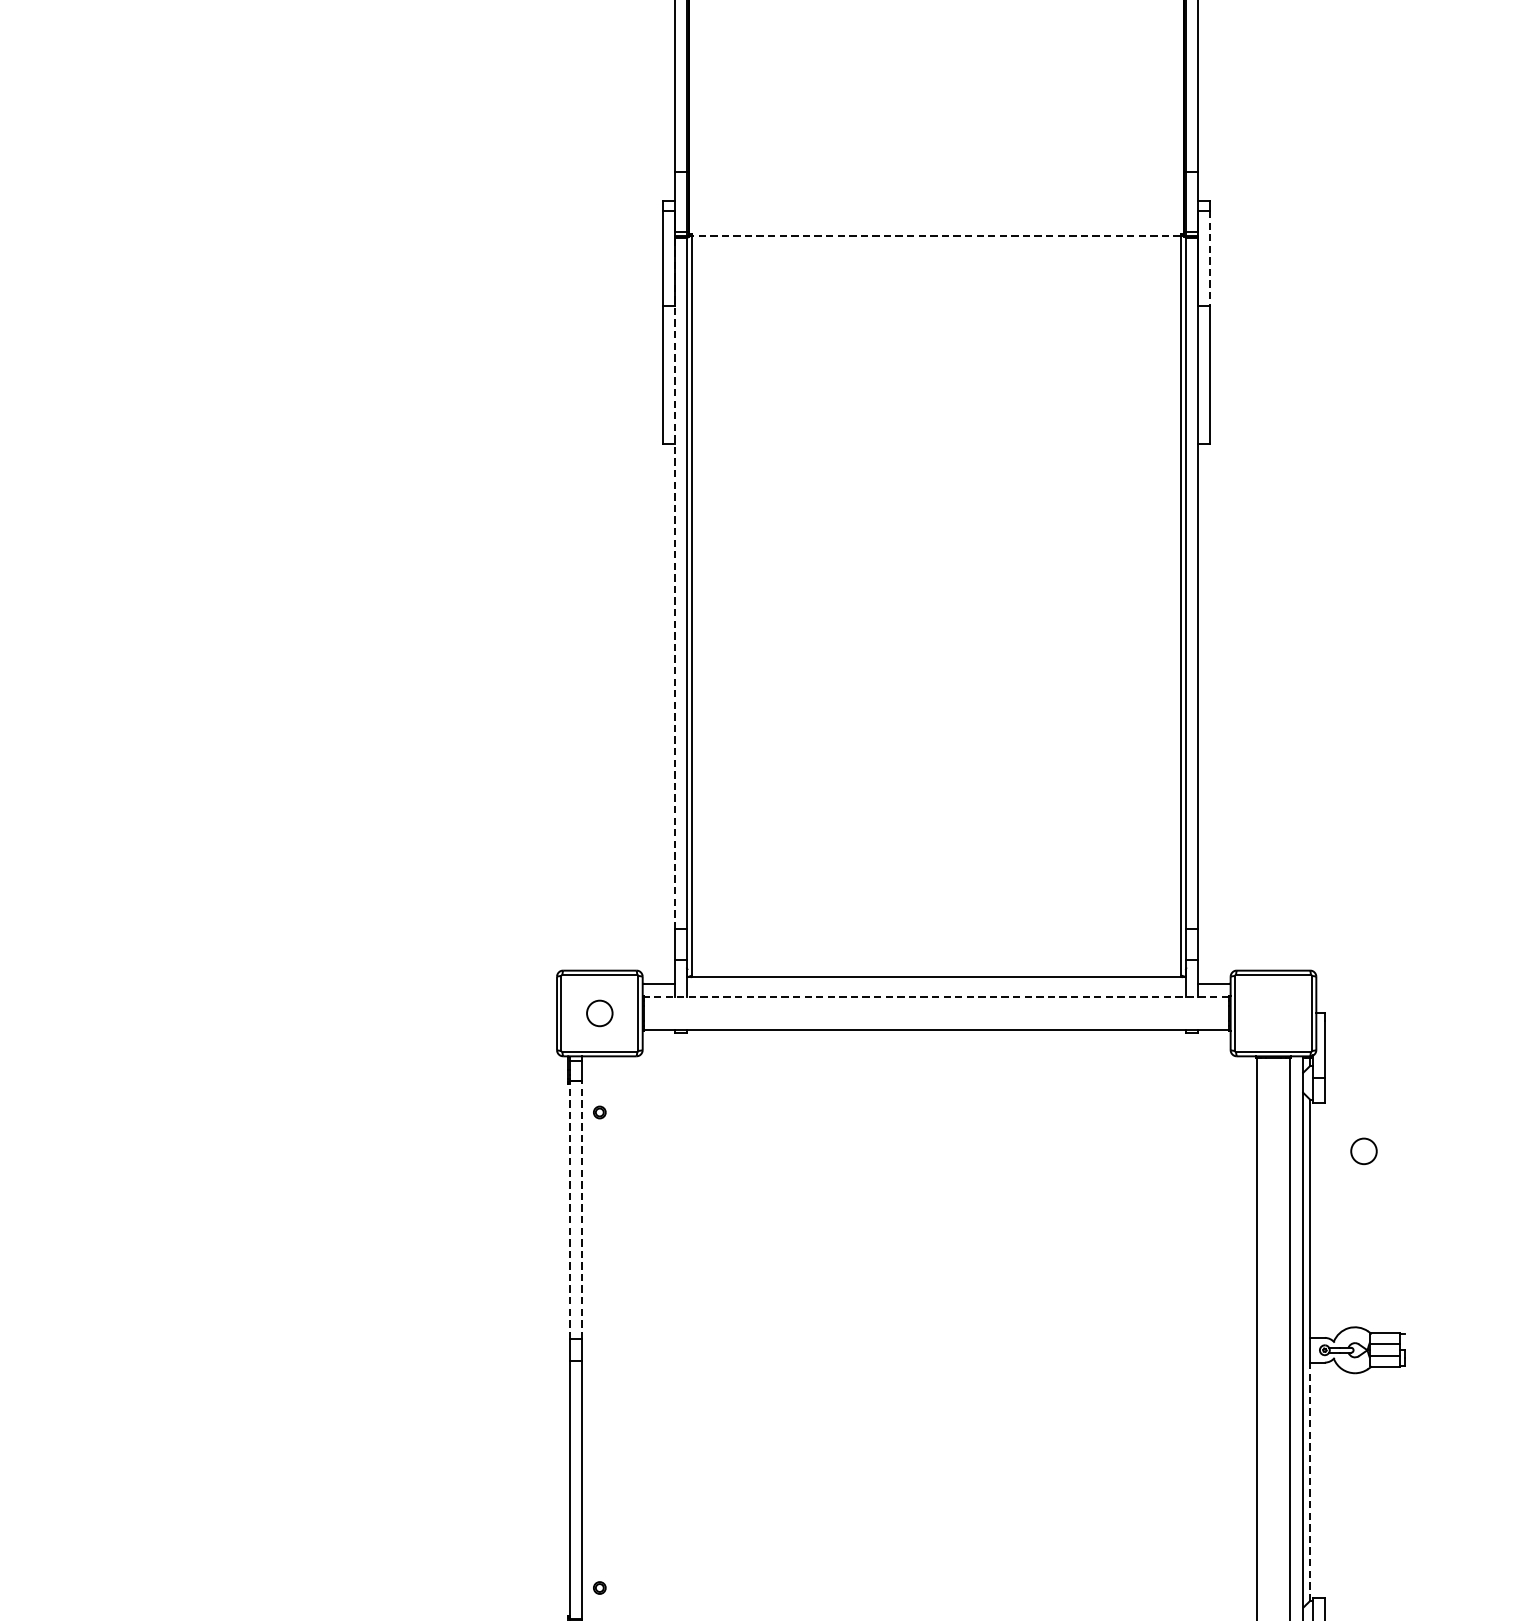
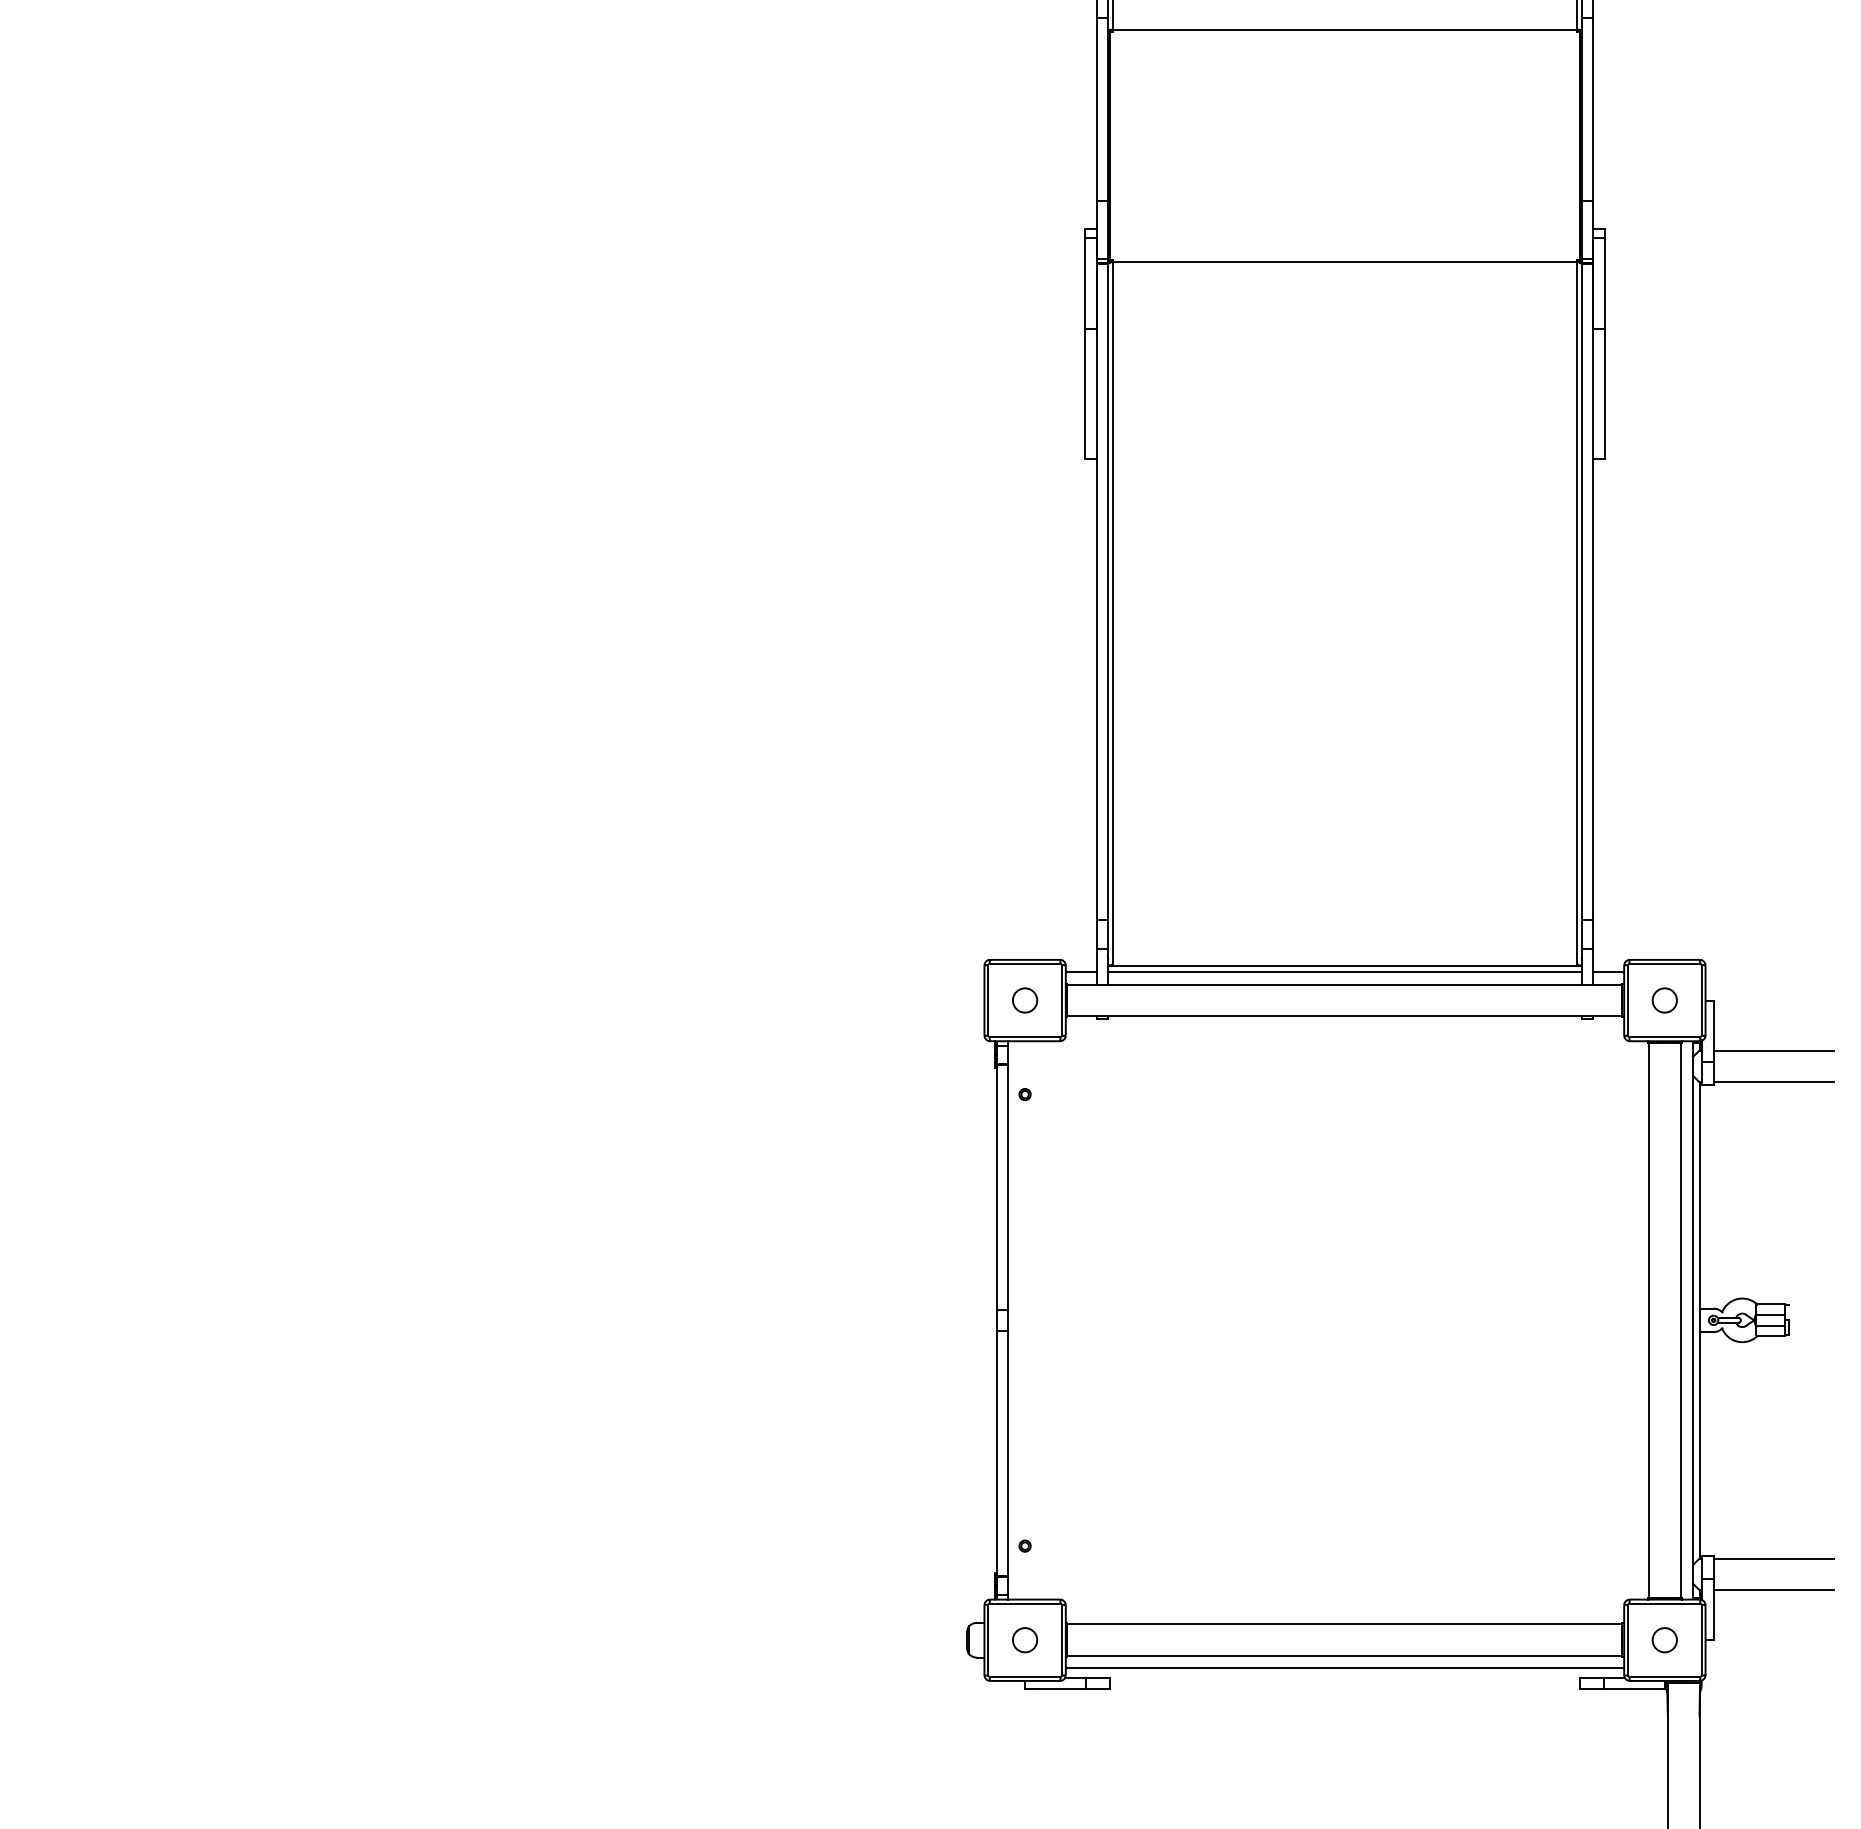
line: (936, 236) -> (1344, 262), dashed -> solid
line: (1209, 259) -> (1604, 284), dashed -> solid
line: (675, 582) -> (1096, 591), dashed -> solid
line: (936, 983) -> (1344, 972), added
line: (936, 996) -> (1344, 984), dashed -> solid
line: (1387, 1066) -> (1773, 1050), added
line: (1387, 1099) -> (1773, 1082), added
circle: (1363, 1151) -> (1664, 1000), moved
line: (569, 1210) -> (996, 1187), dashed -> solid
line: (582, 1210) -> (1008, 1187), dashed -> solid
line: (1309, 1480) -> (1699, 1444), dashed -> solid
line: (1387, 1601) -> (1773, 1558), added

